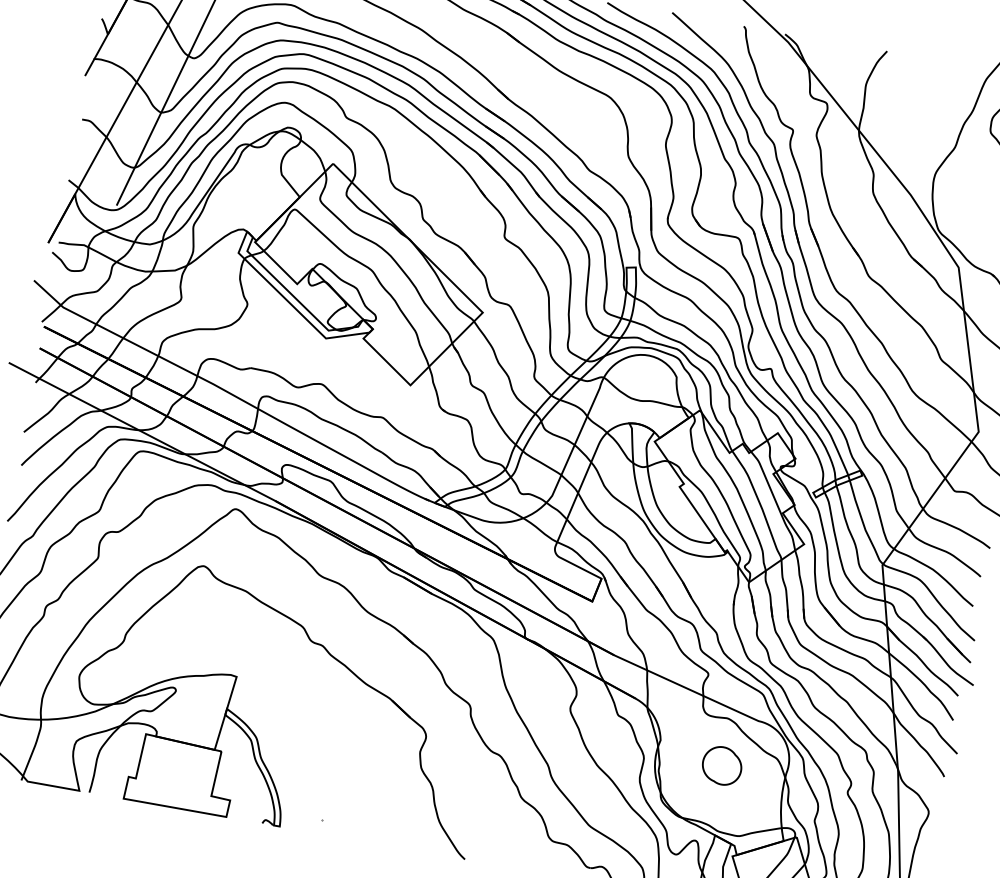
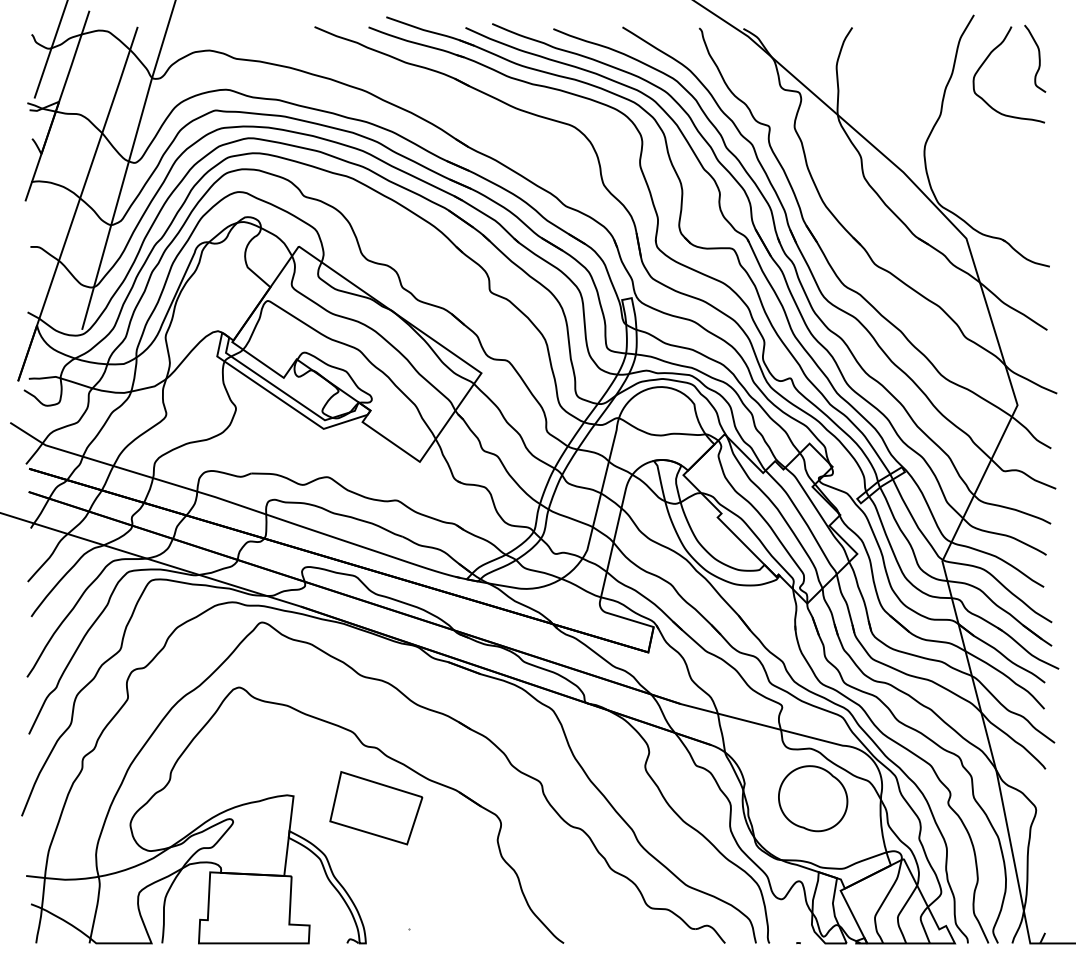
part: (312, 702) -> (376, 808), added
part: (722, 765) -> (813, 798), size x1.67

